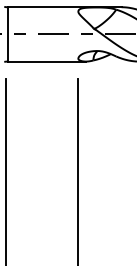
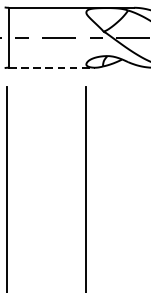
line: (47, 61) -> (52, 67), solid -> dashed

